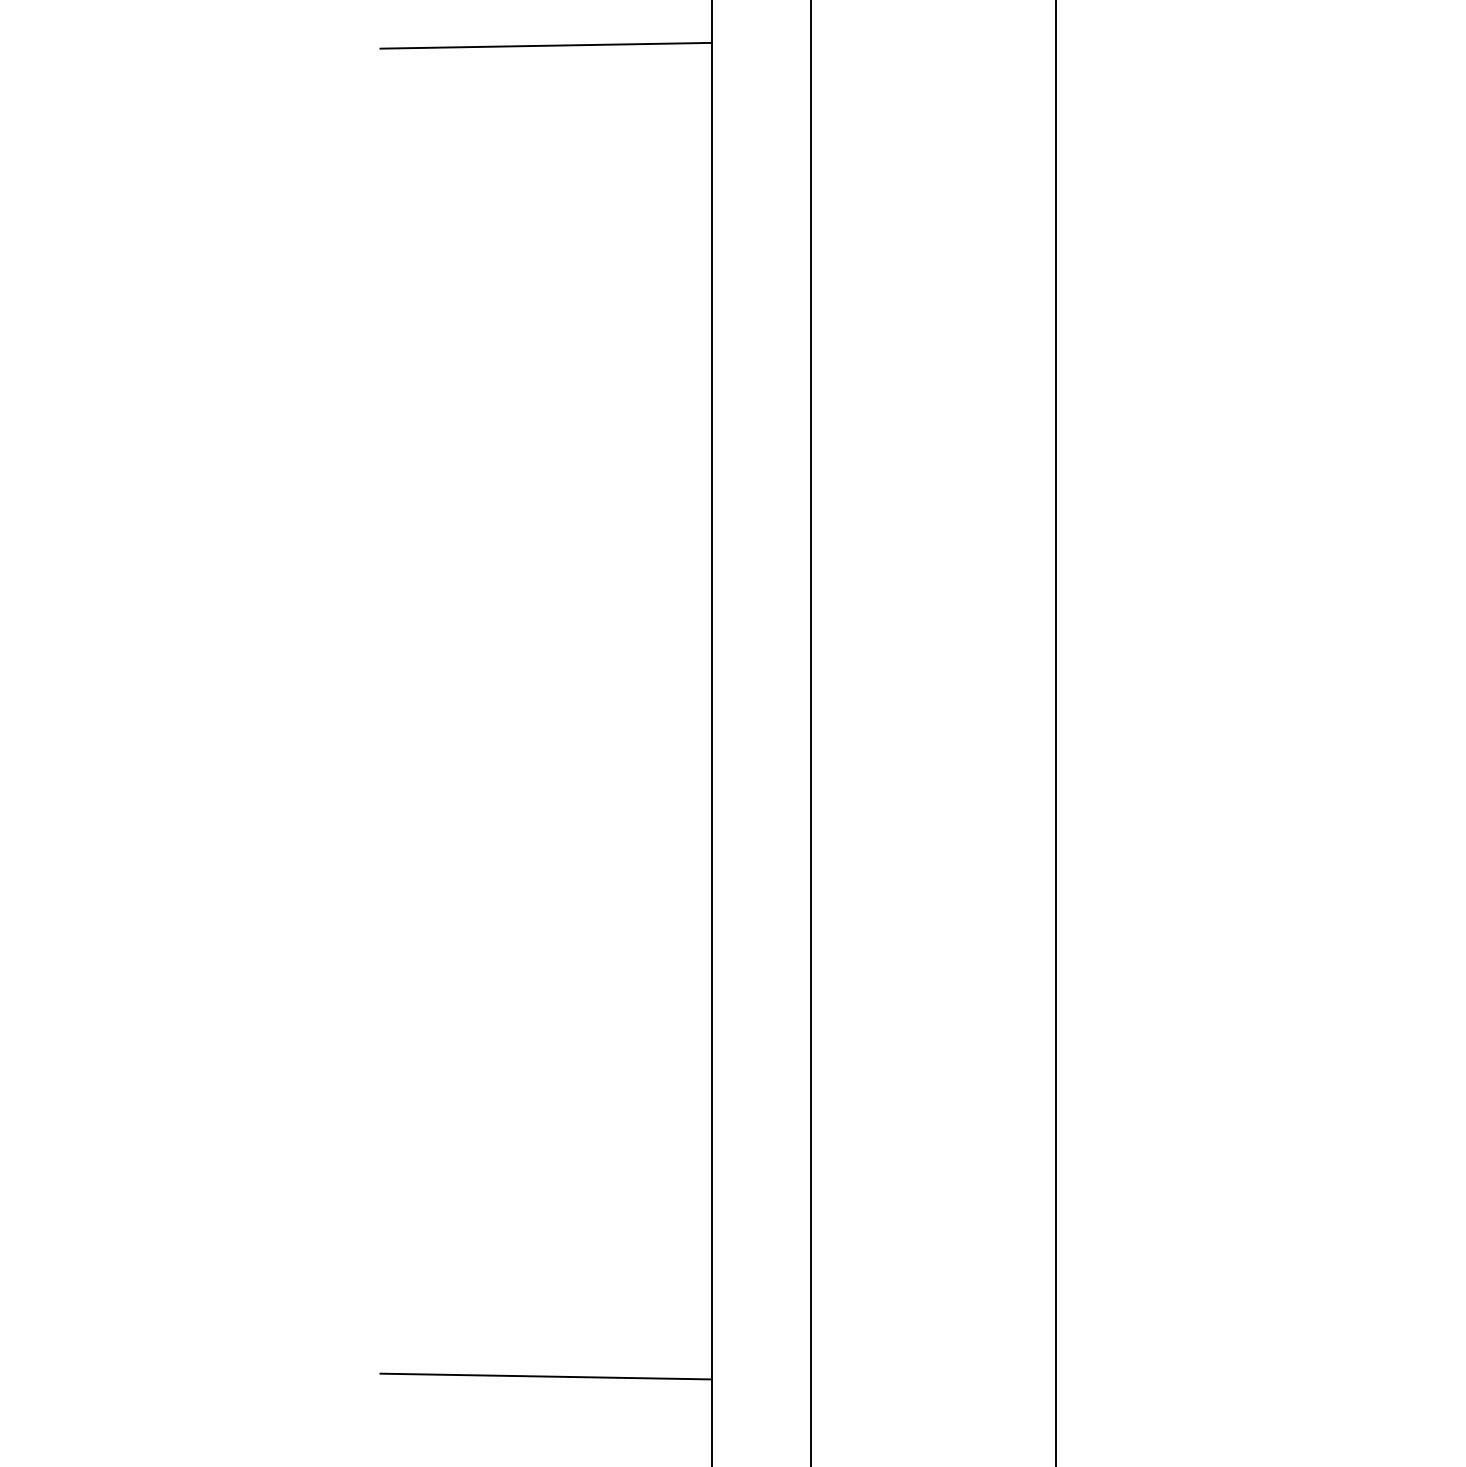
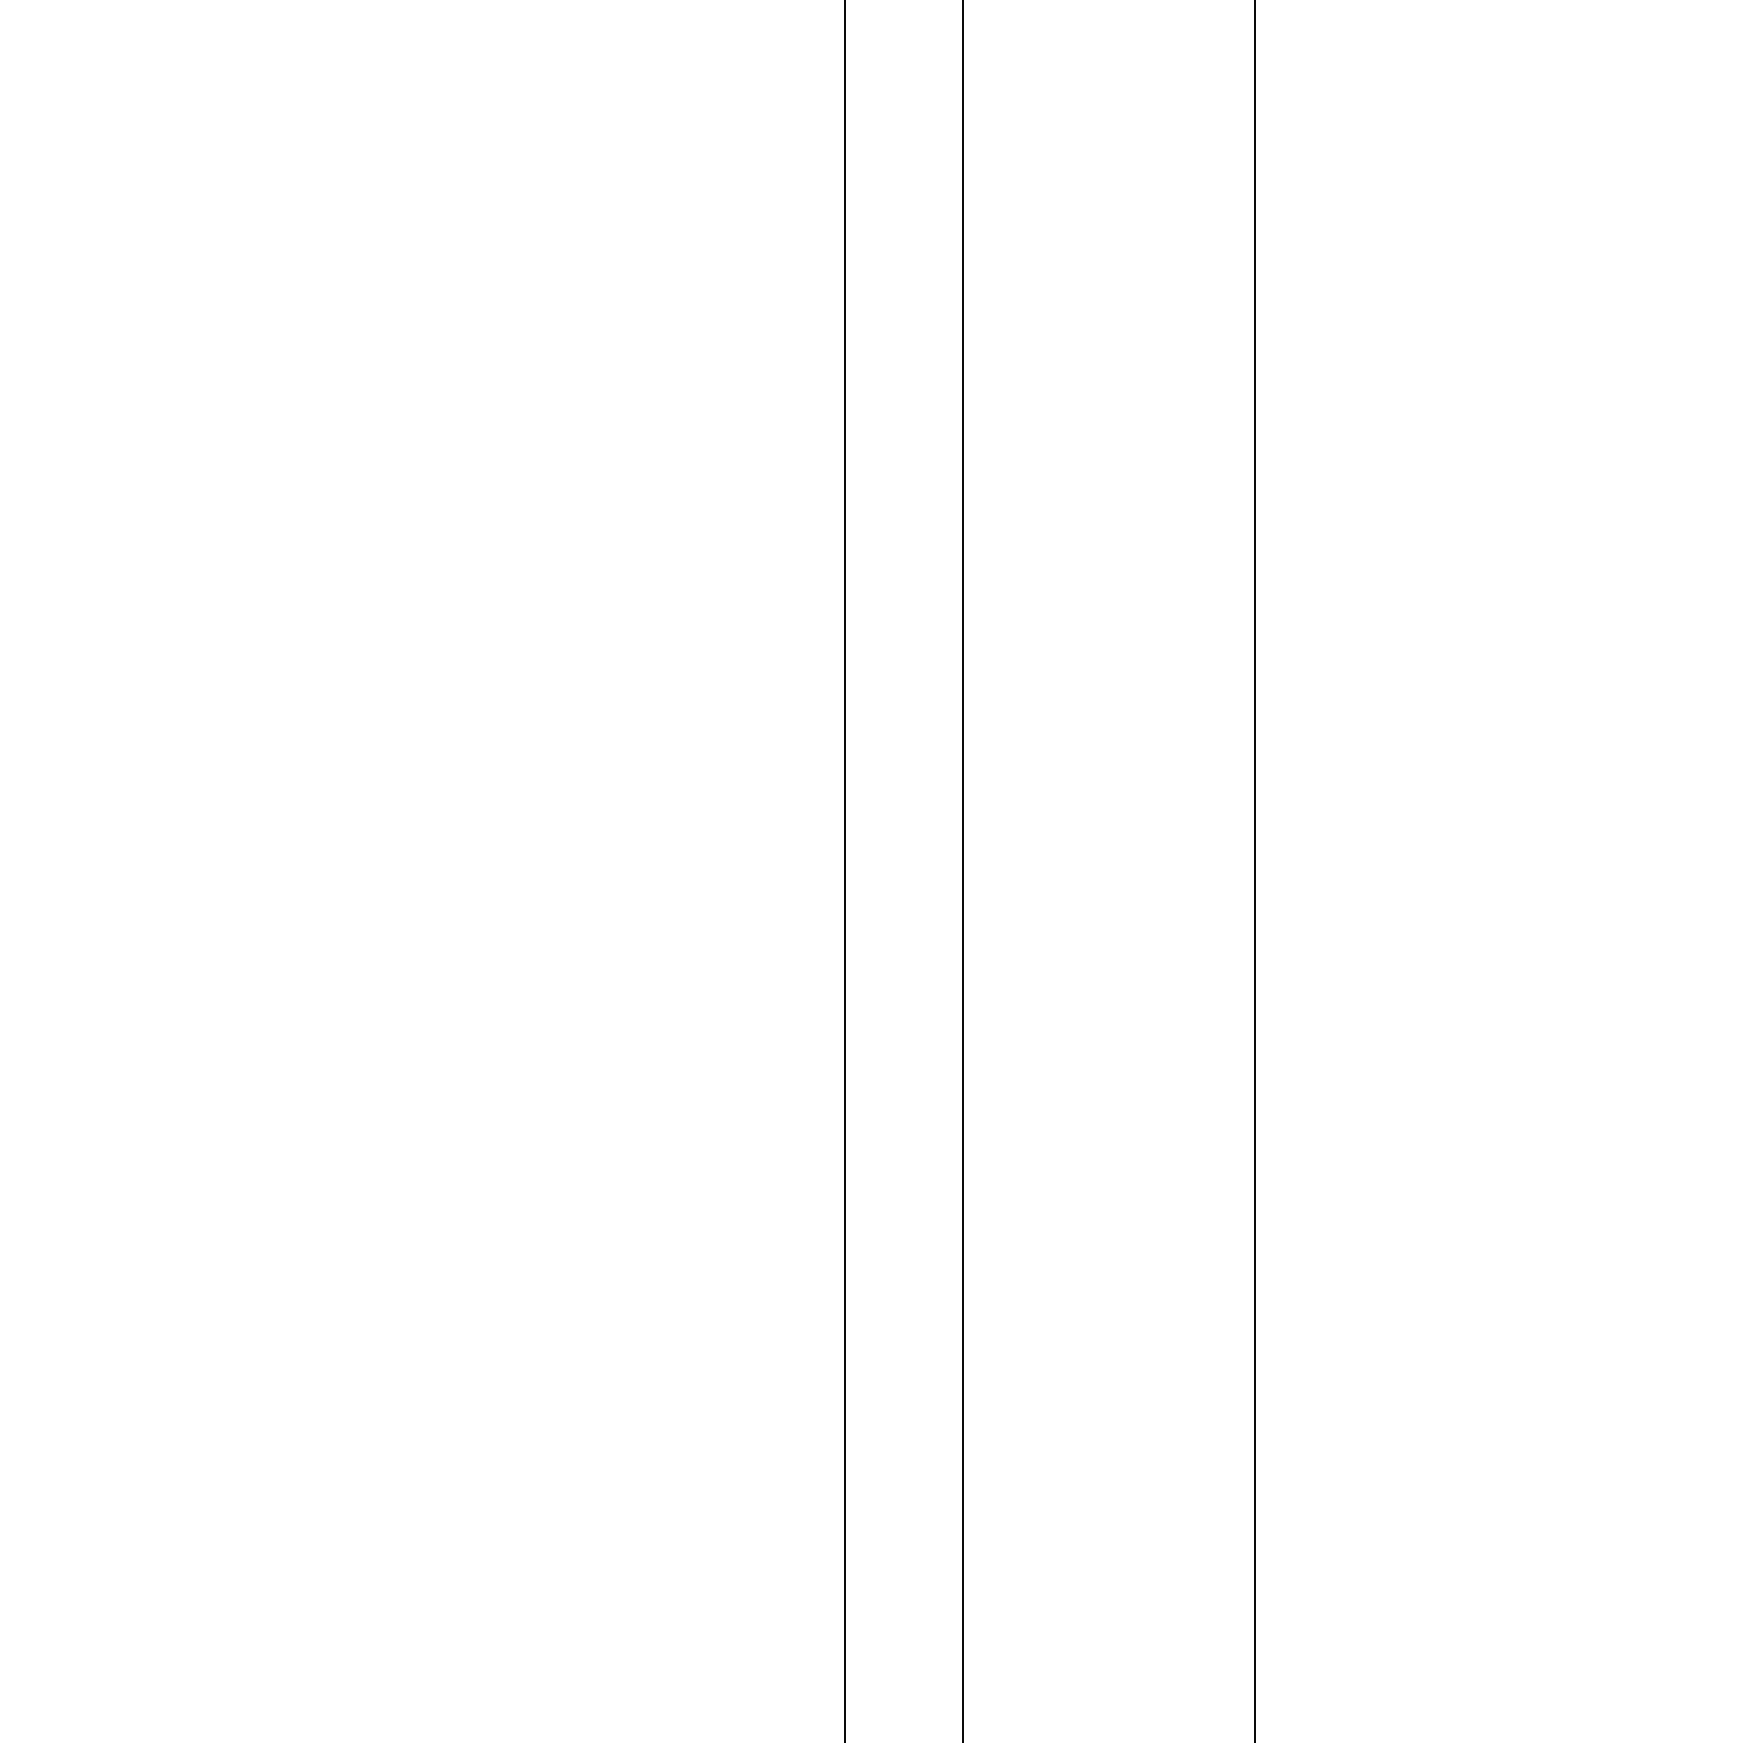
line: (545, 45) -> (648, 53), removed
line: (545, 1376) -> (648, 1635), removed

